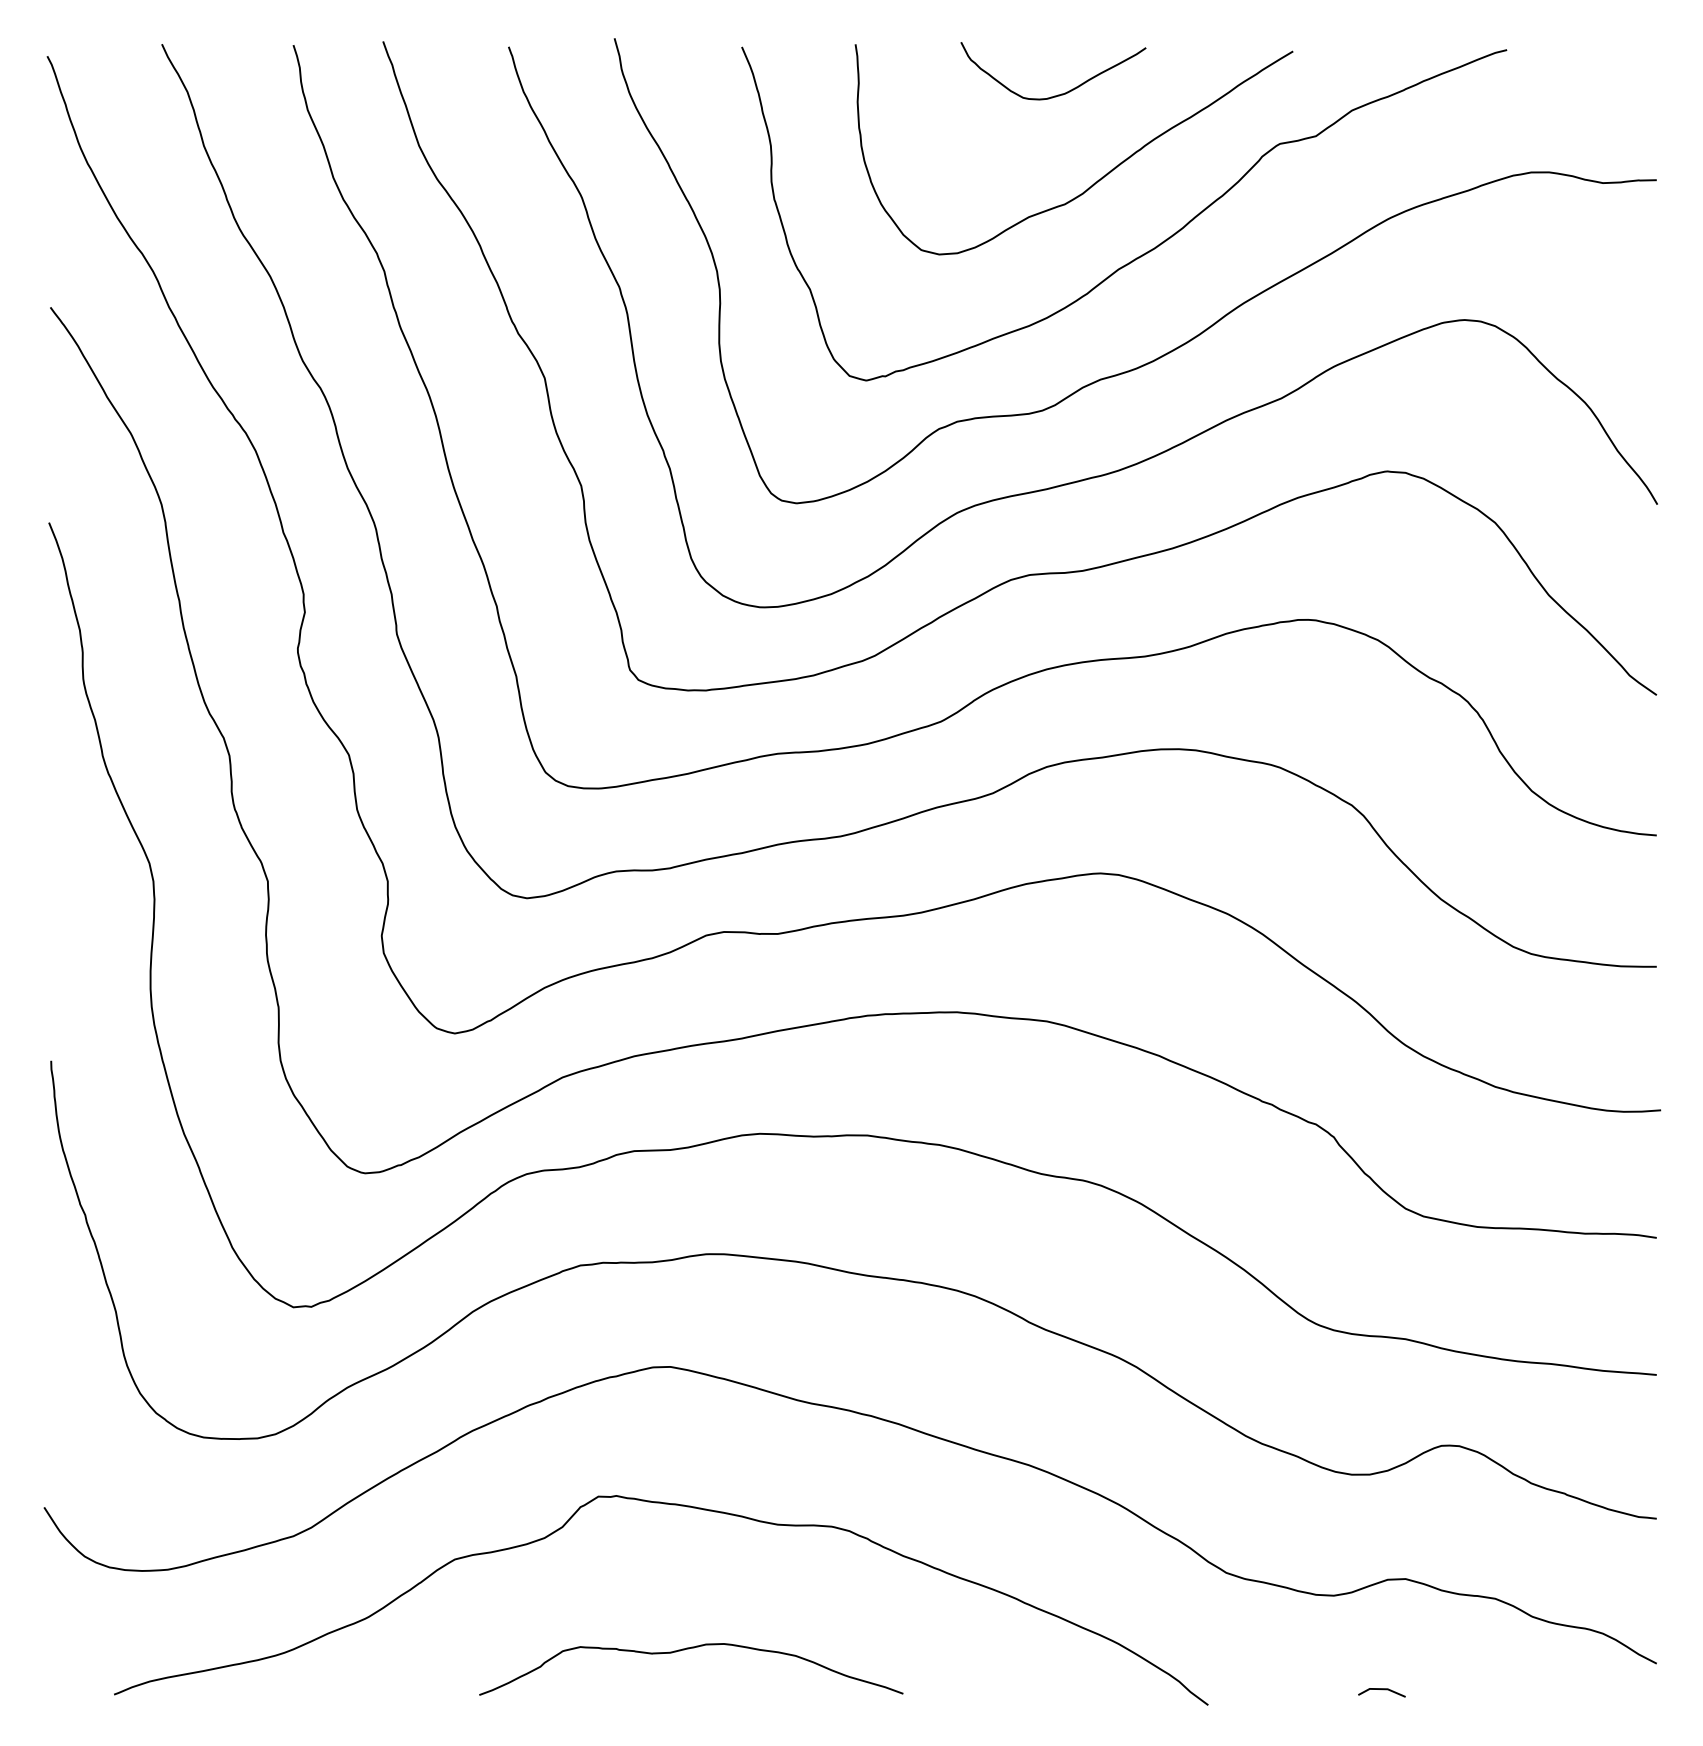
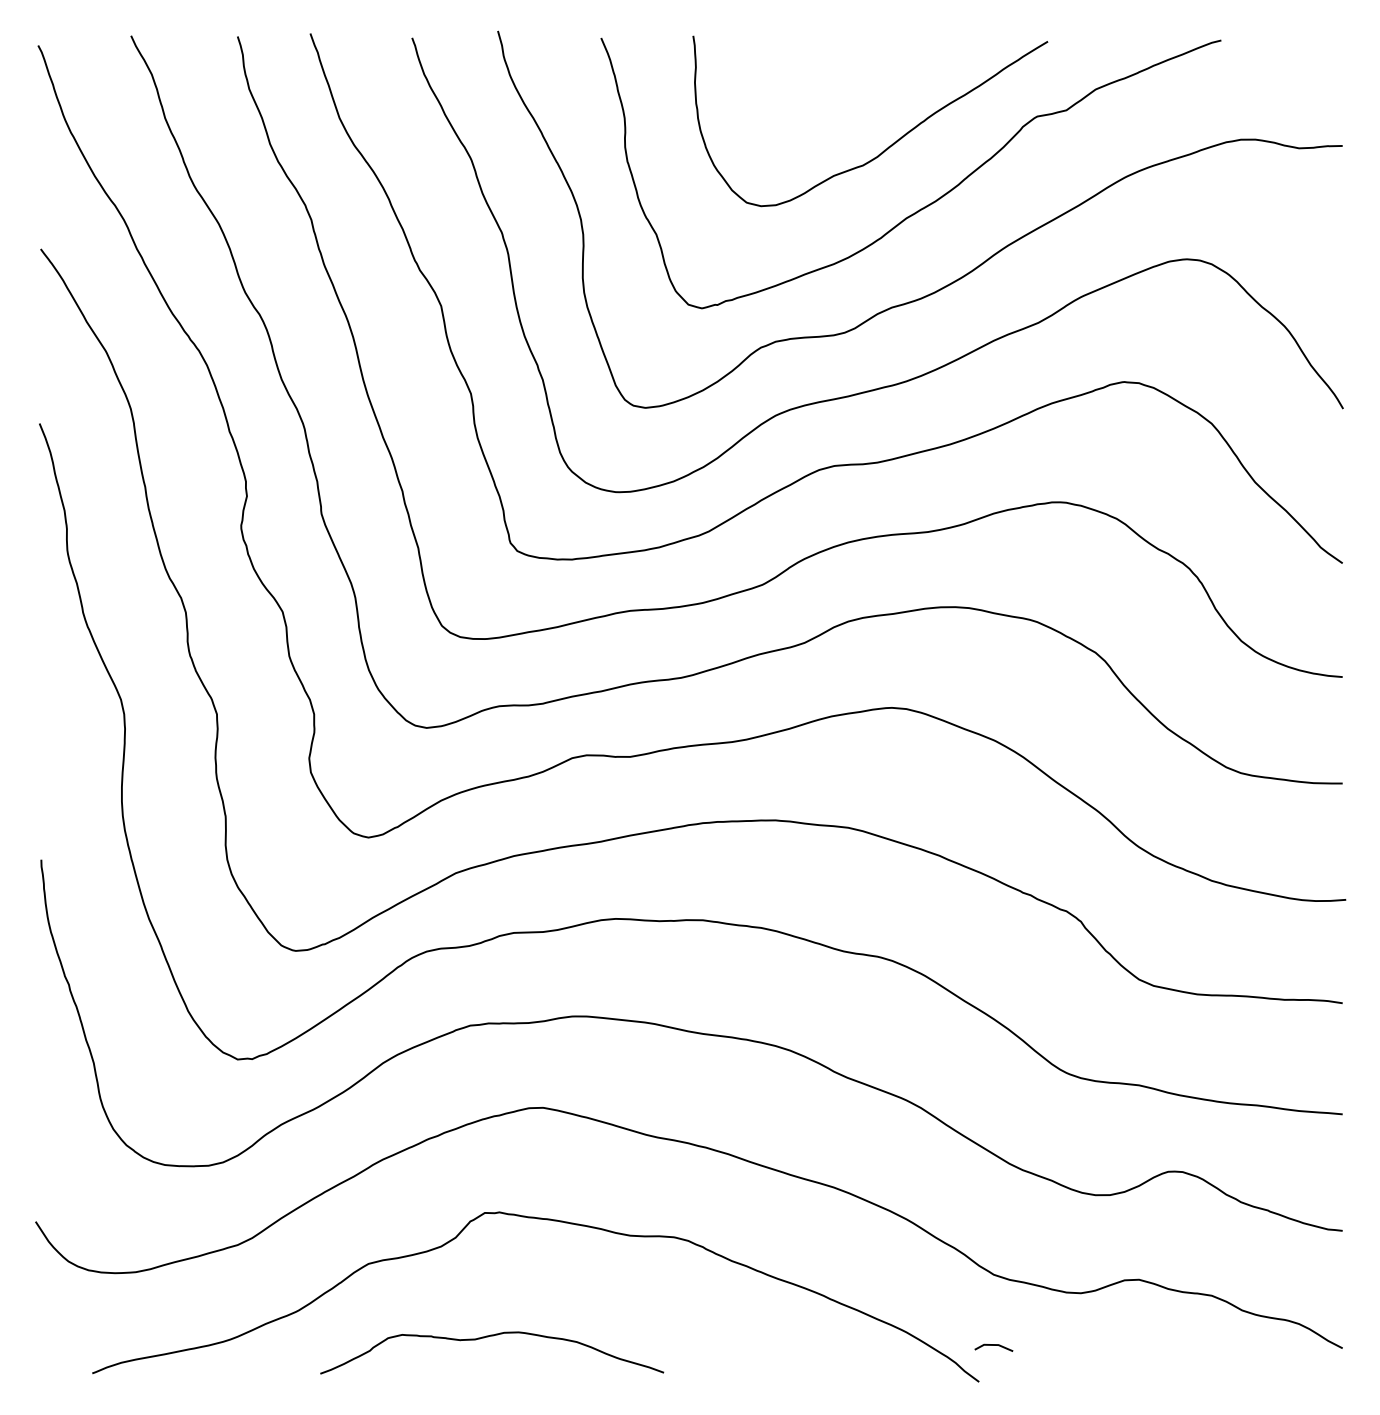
curve: (1056, 94) -> (856, 76), removed
curve: (686, 1650) -> (488, 1337), moved
line: (1381, 1689) -> (993, 1345), moved

